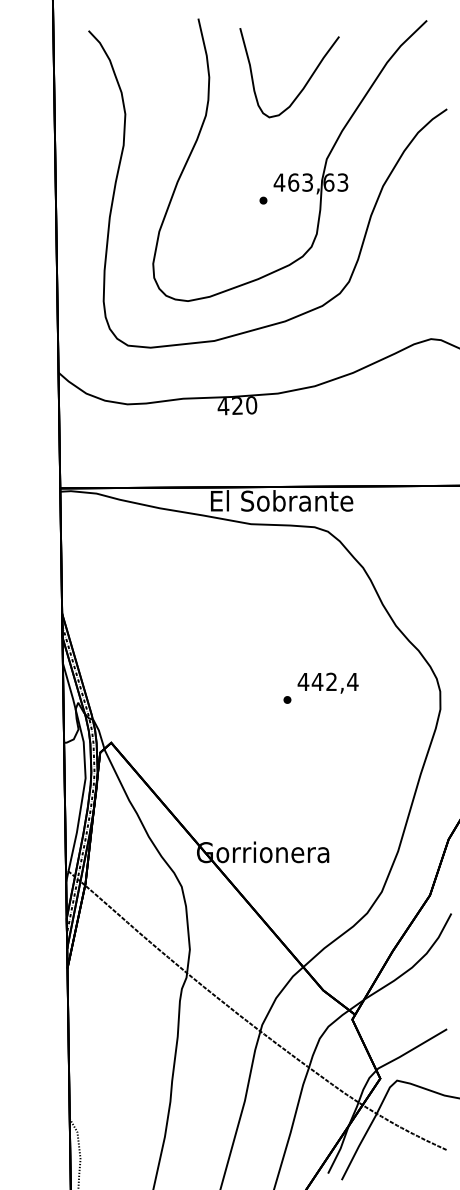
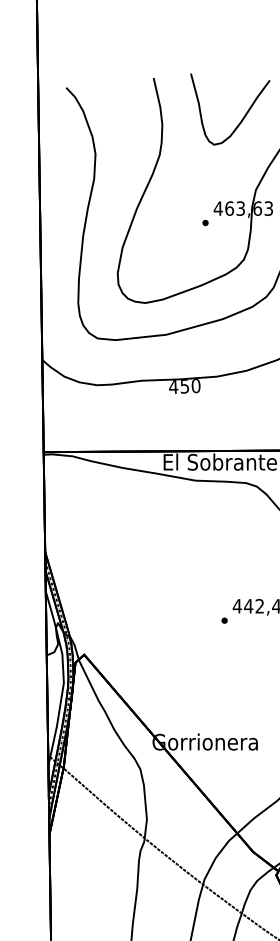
curve: (305, 83) -> (242, 117), moved
text: (237, 406) -> (184, 386), 420 -> 450

